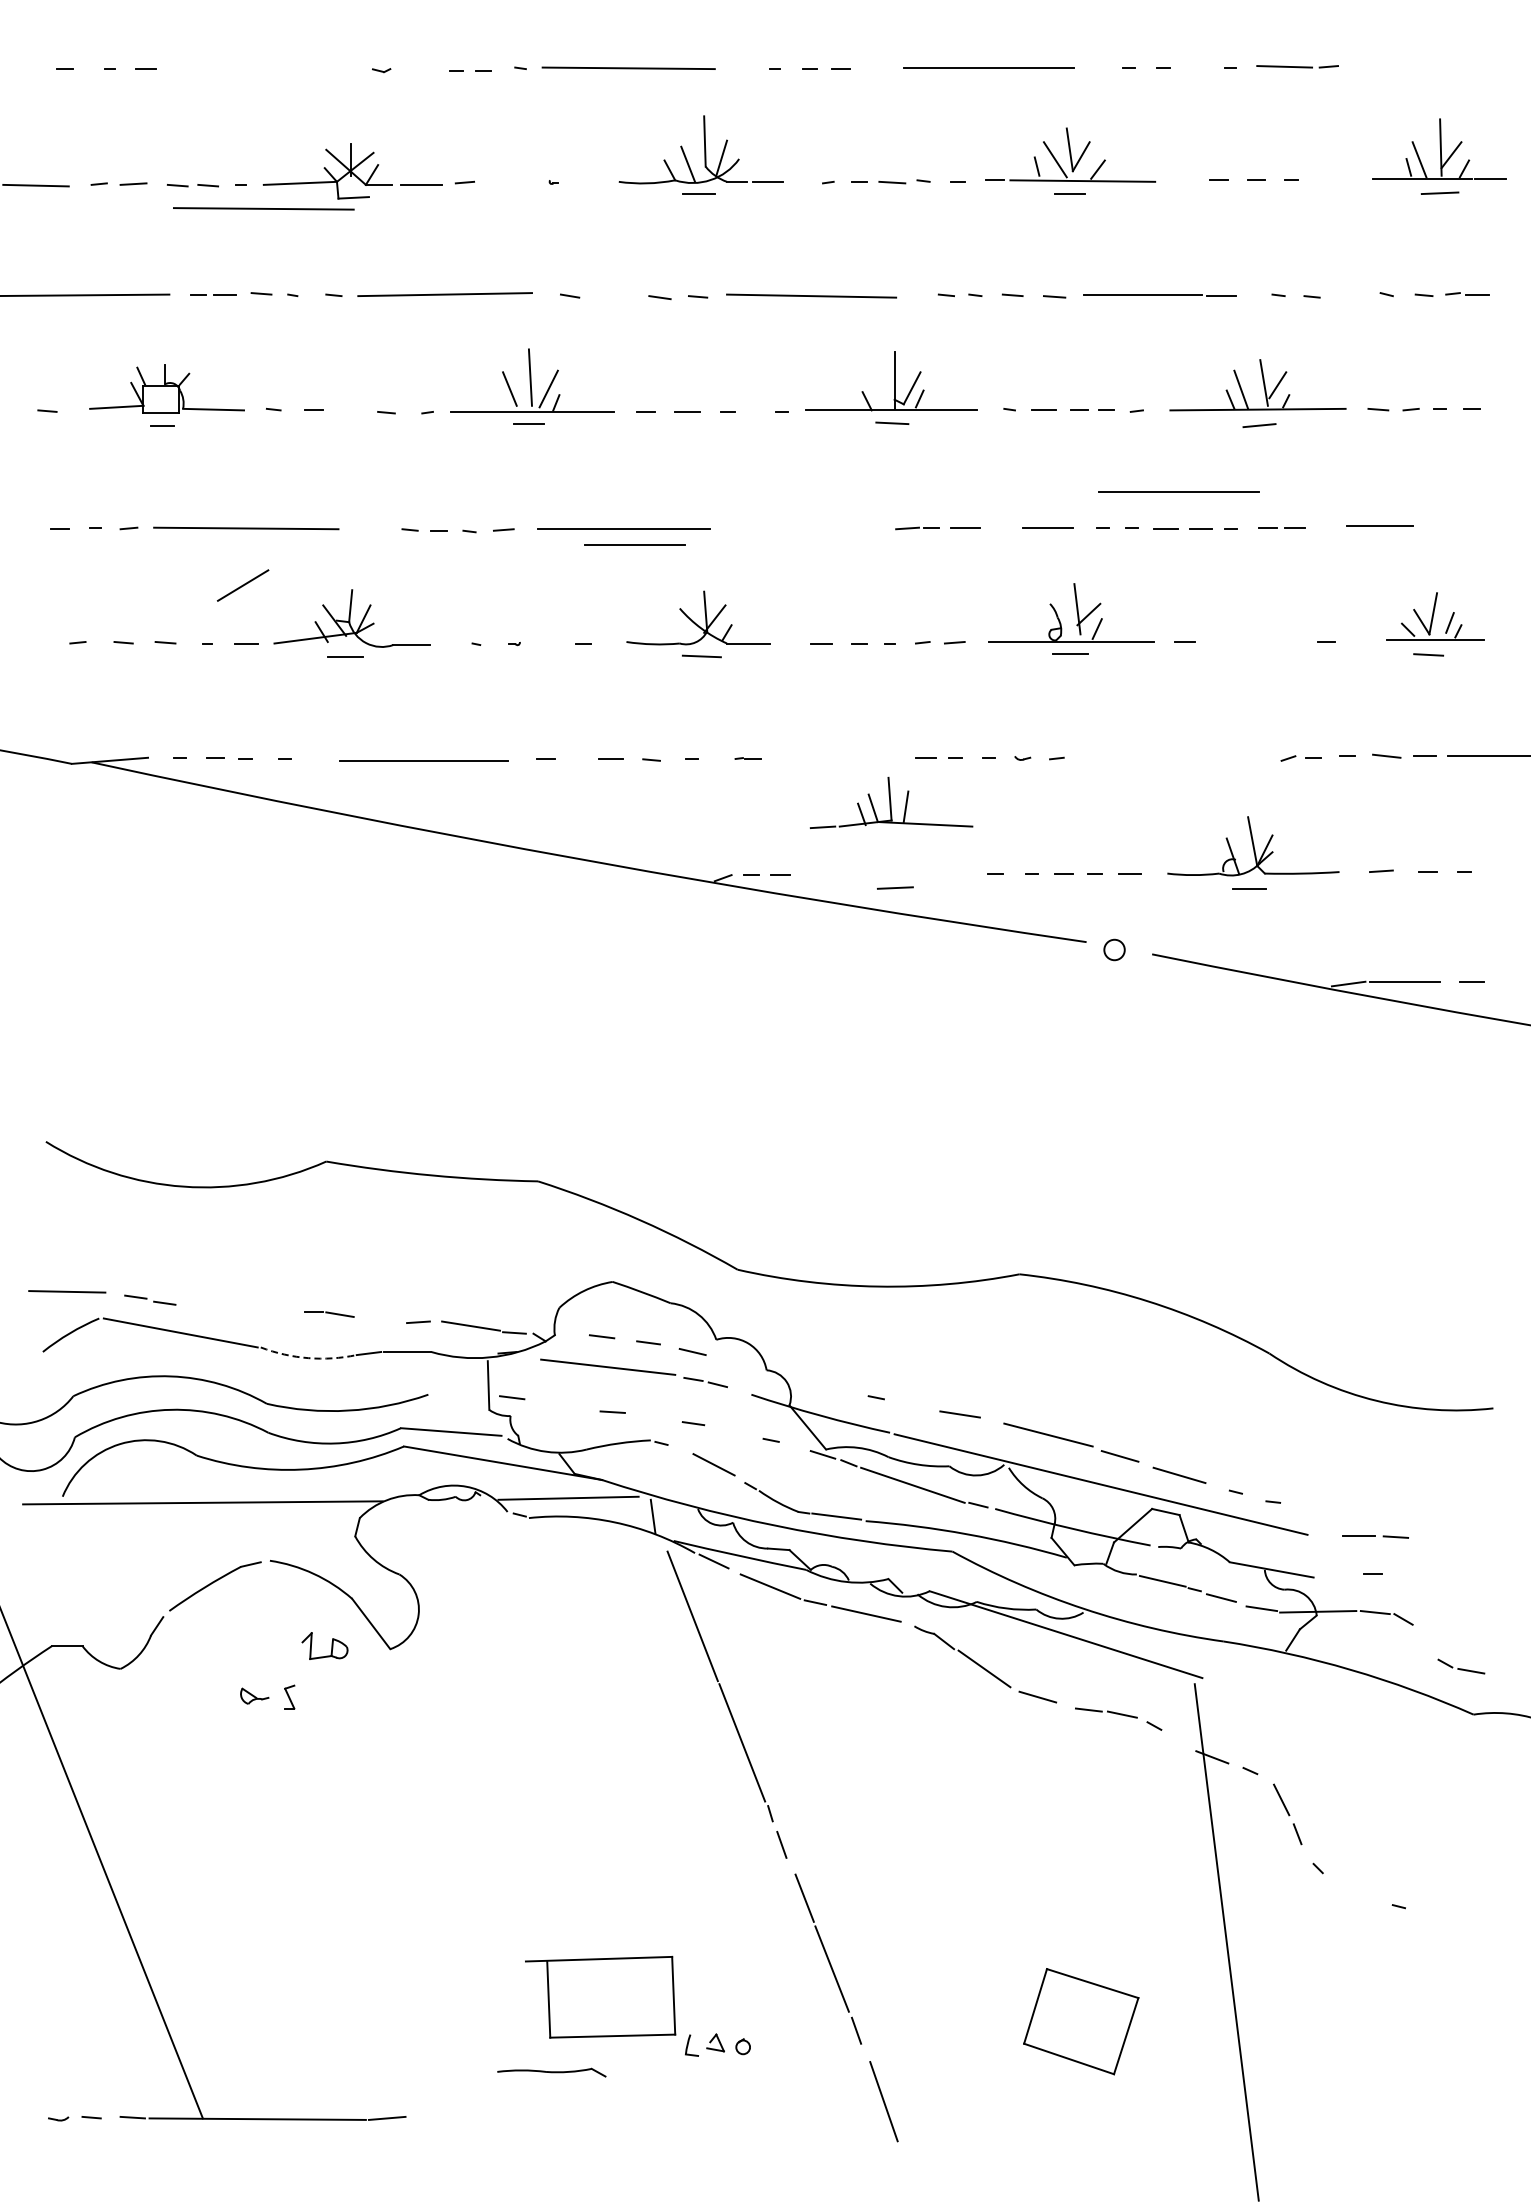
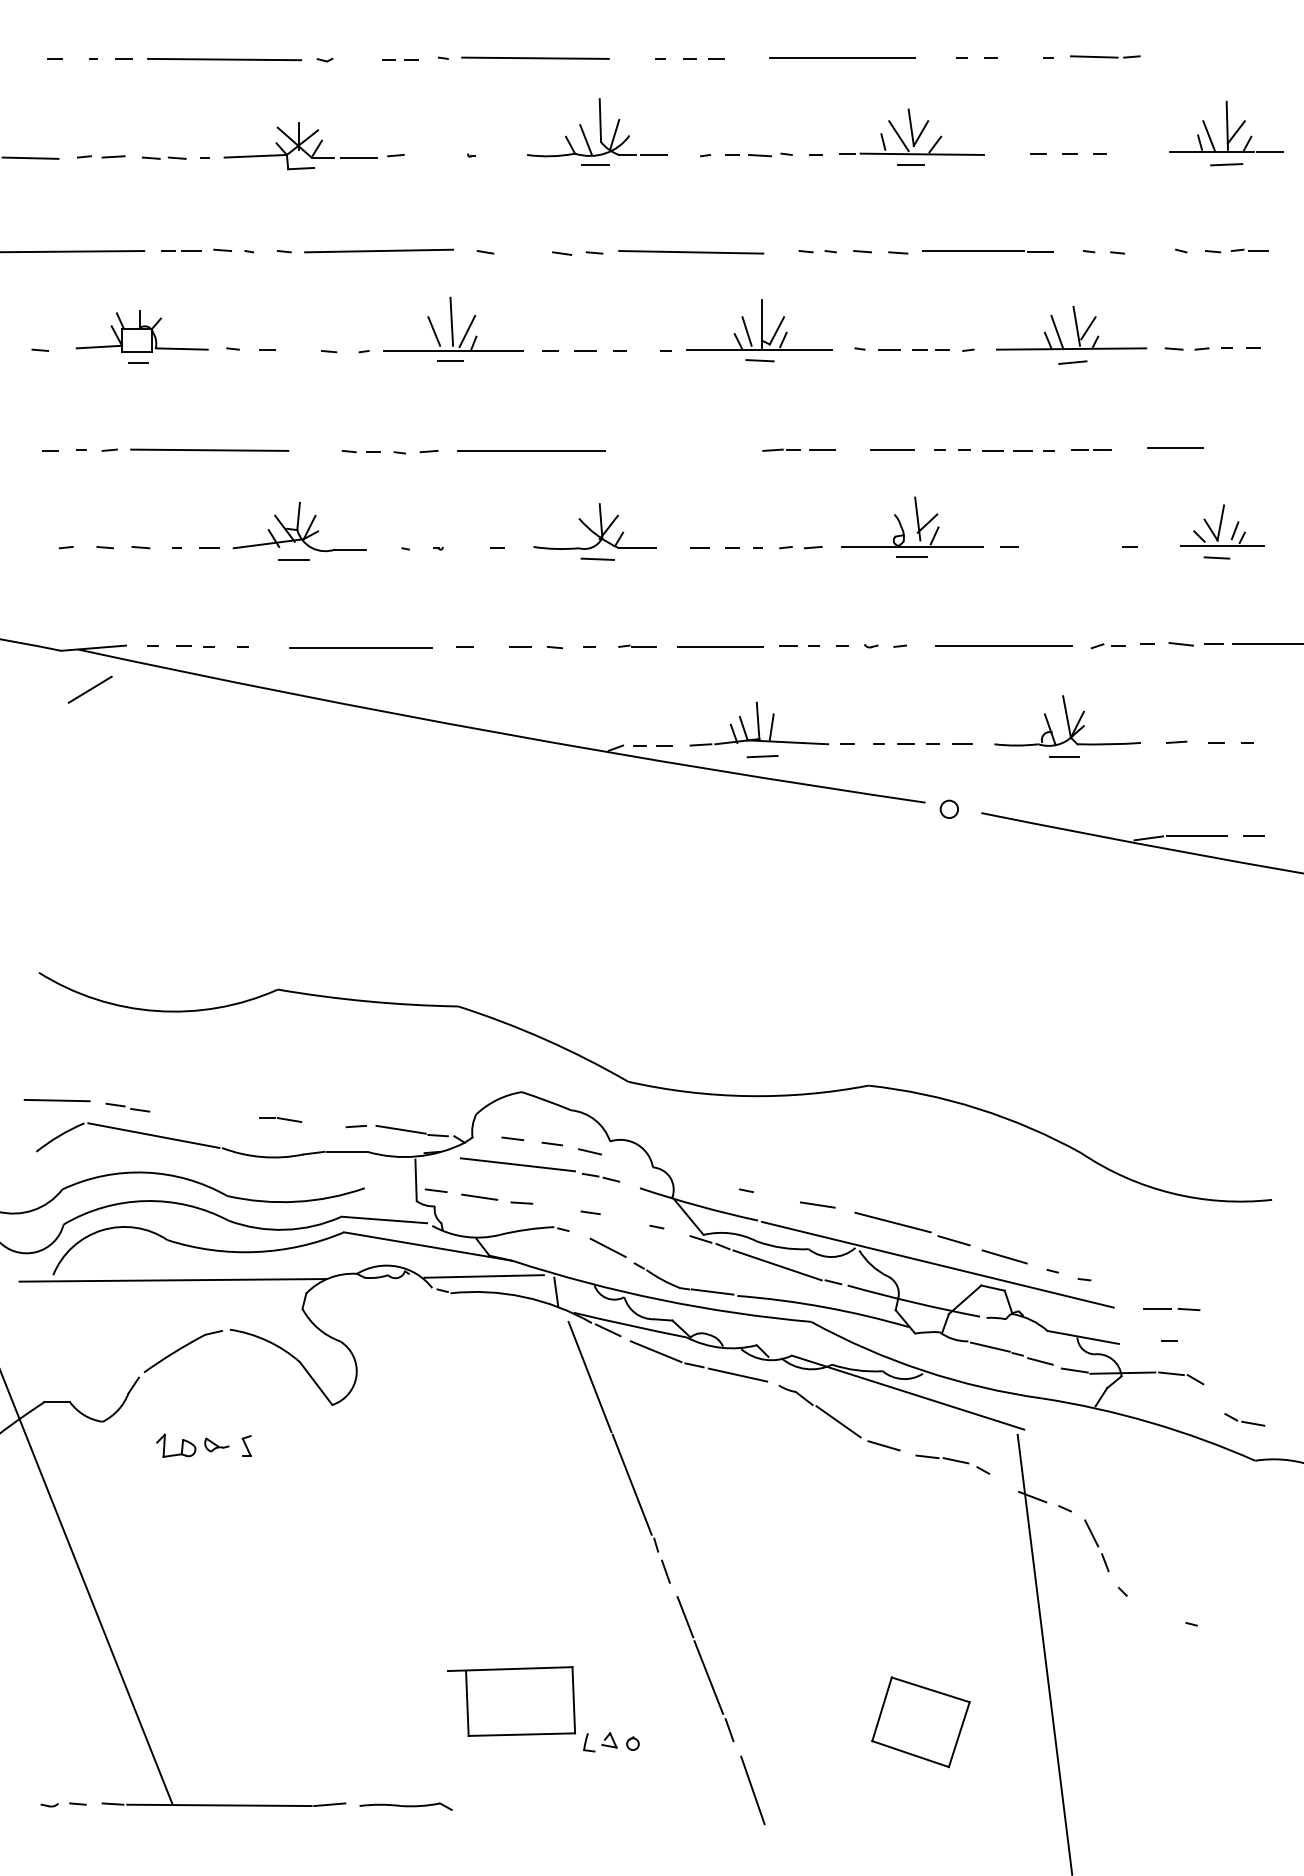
line: (263, 208) -> (224, 59), moved
line: (876, 388) -> (746, 331), added
line: (1178, 491) -> (1003, 645), moved
line: (634, 544) -> (720, 646), moved
line: (243, 585) -> (90, 689), moved
part: (748, 758) -> (637, 646), size x1.67
part: (891, 802) -> (759, 723), moved
arc: (308, 1358) -> (262, 1157), dashed -> solid
line: (562, 1405) -> (479, 1197), added
part: (331, 1645) -> (181, 1445), moved
part: (551, 2072) -> (405, 1806), moved

